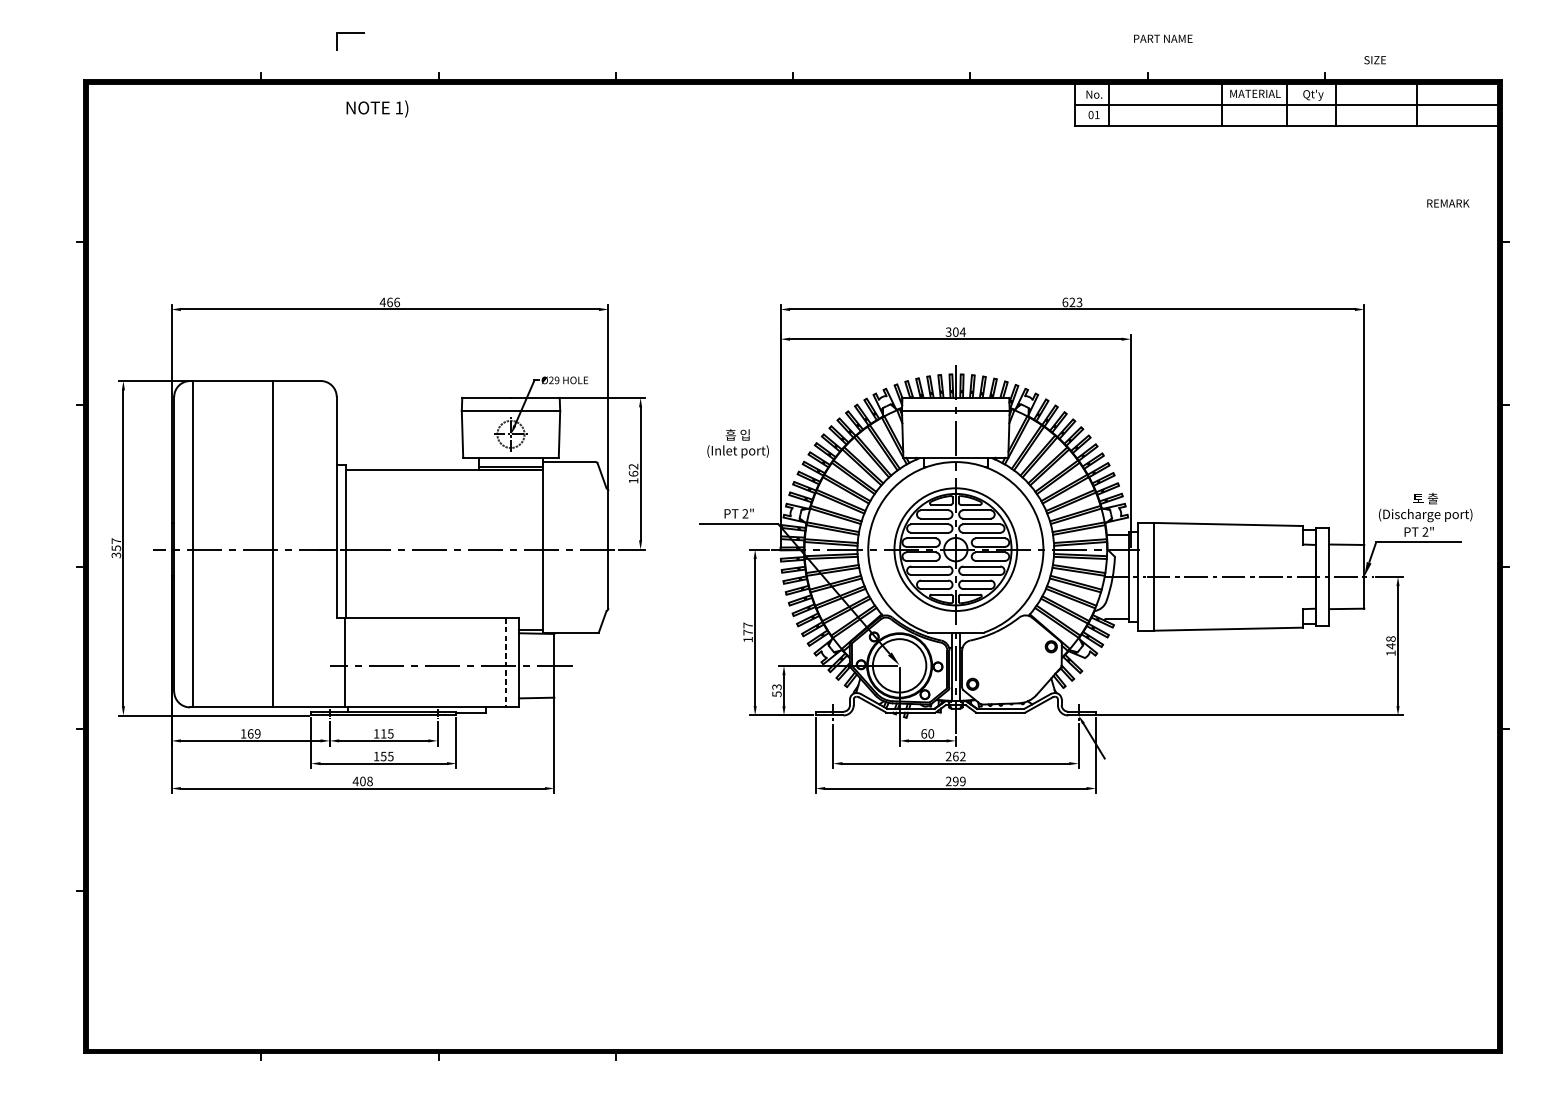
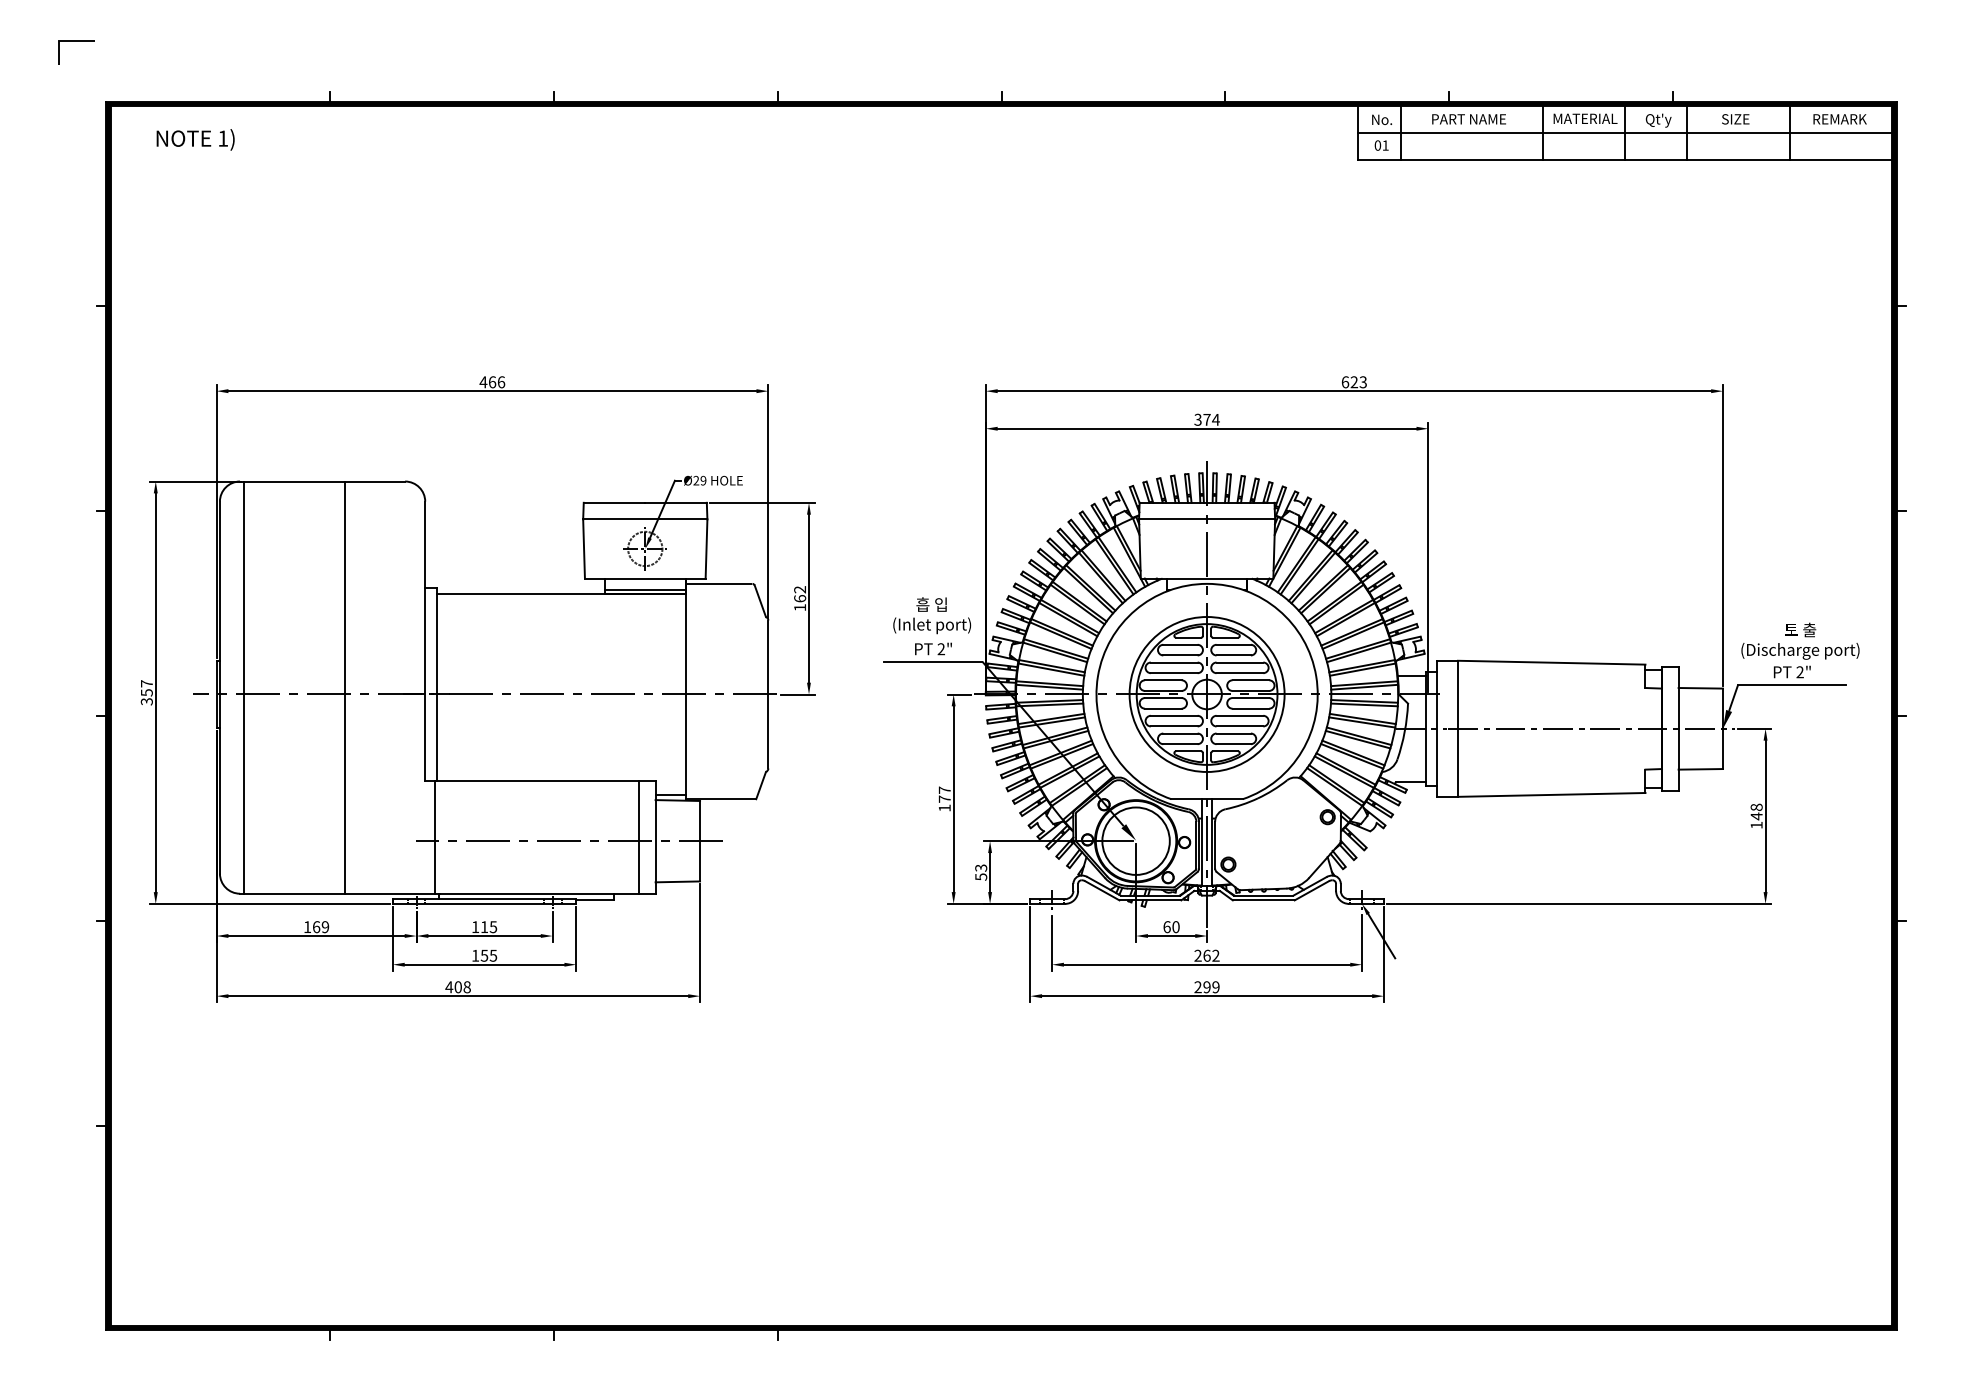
line: (350, 32) -> (76, 41), moved
text: (1162, 38) -> (1468, 119), moved
text: (1375, 60) -> (1735, 119), moved
text: (377, 108) -> (195, 139), moved
text: (1447, 203) -> (1839, 119), moved
text: (955, 331) -> (1206, 419), 304 -> 374
text: (738, 443) -> (932, 615), moved
line: (506, 662) -> (639, 837), dashed -> solid

